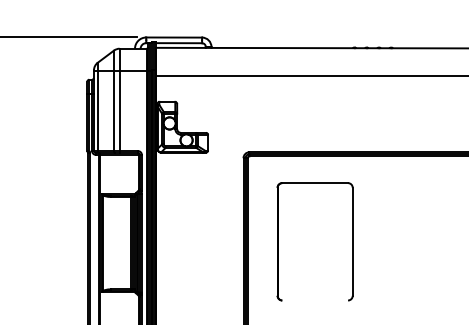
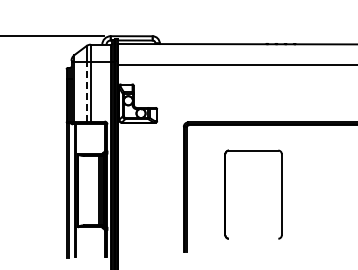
line: (113, 111) -> (86, 91), solid -> dashed
part: (277, 241) -> (225, 194), moved

